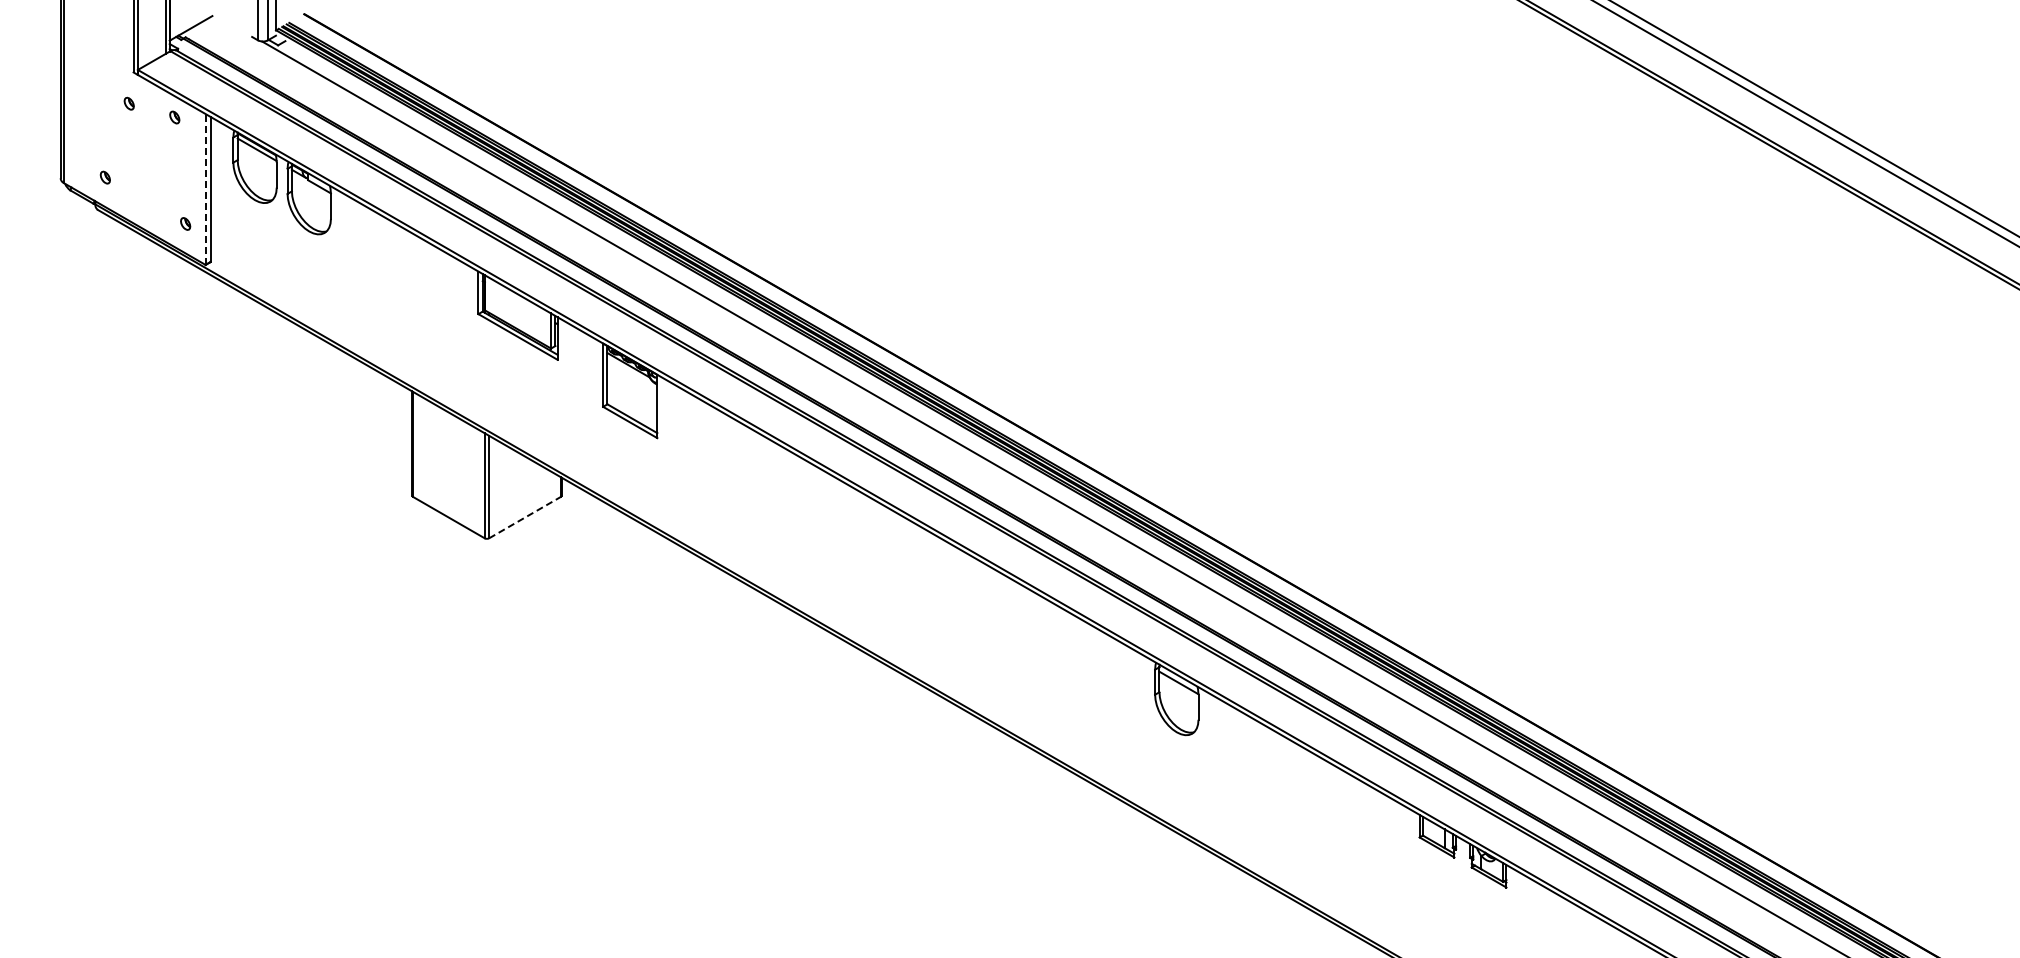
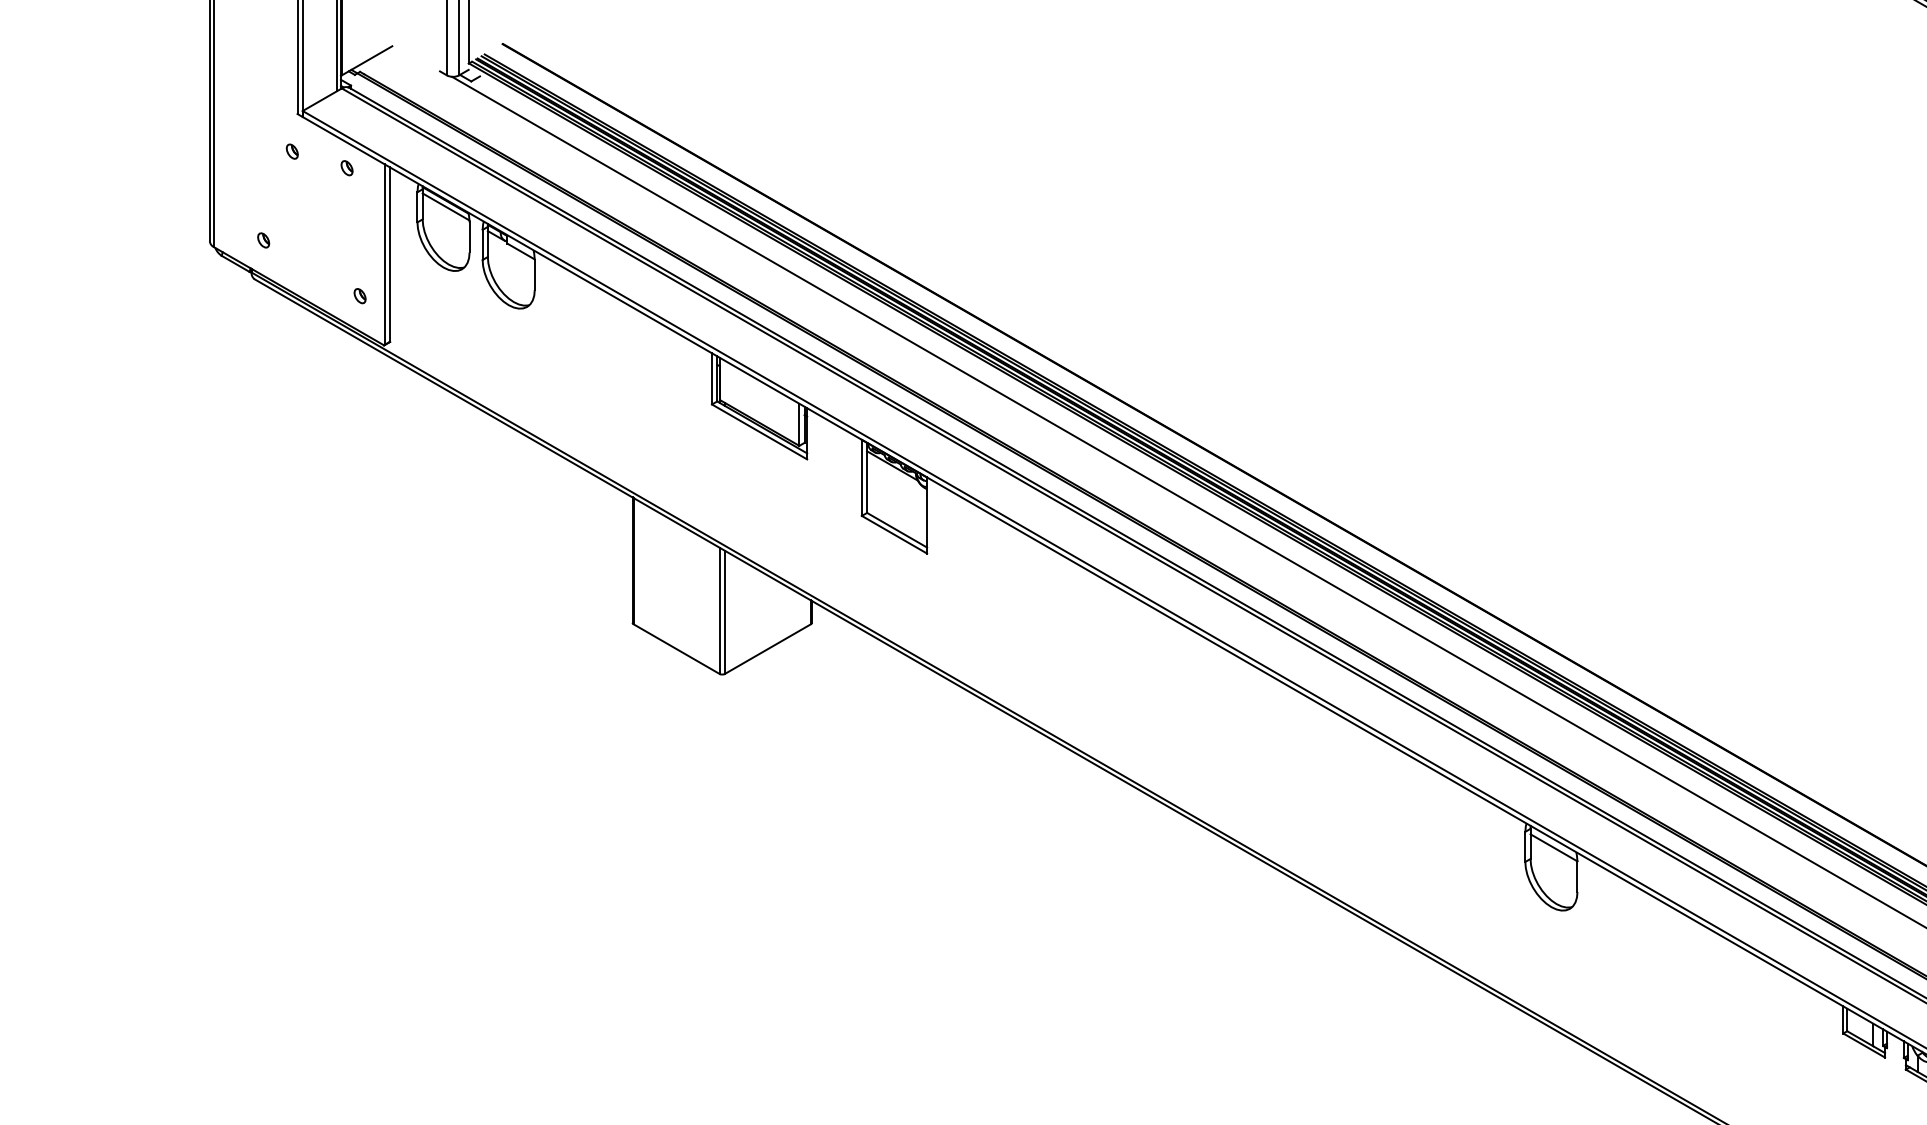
line: (206, 188) -> (385, 253), dashed -> solid
line: (525, 517) -> (768, 648), dashed -> solid

